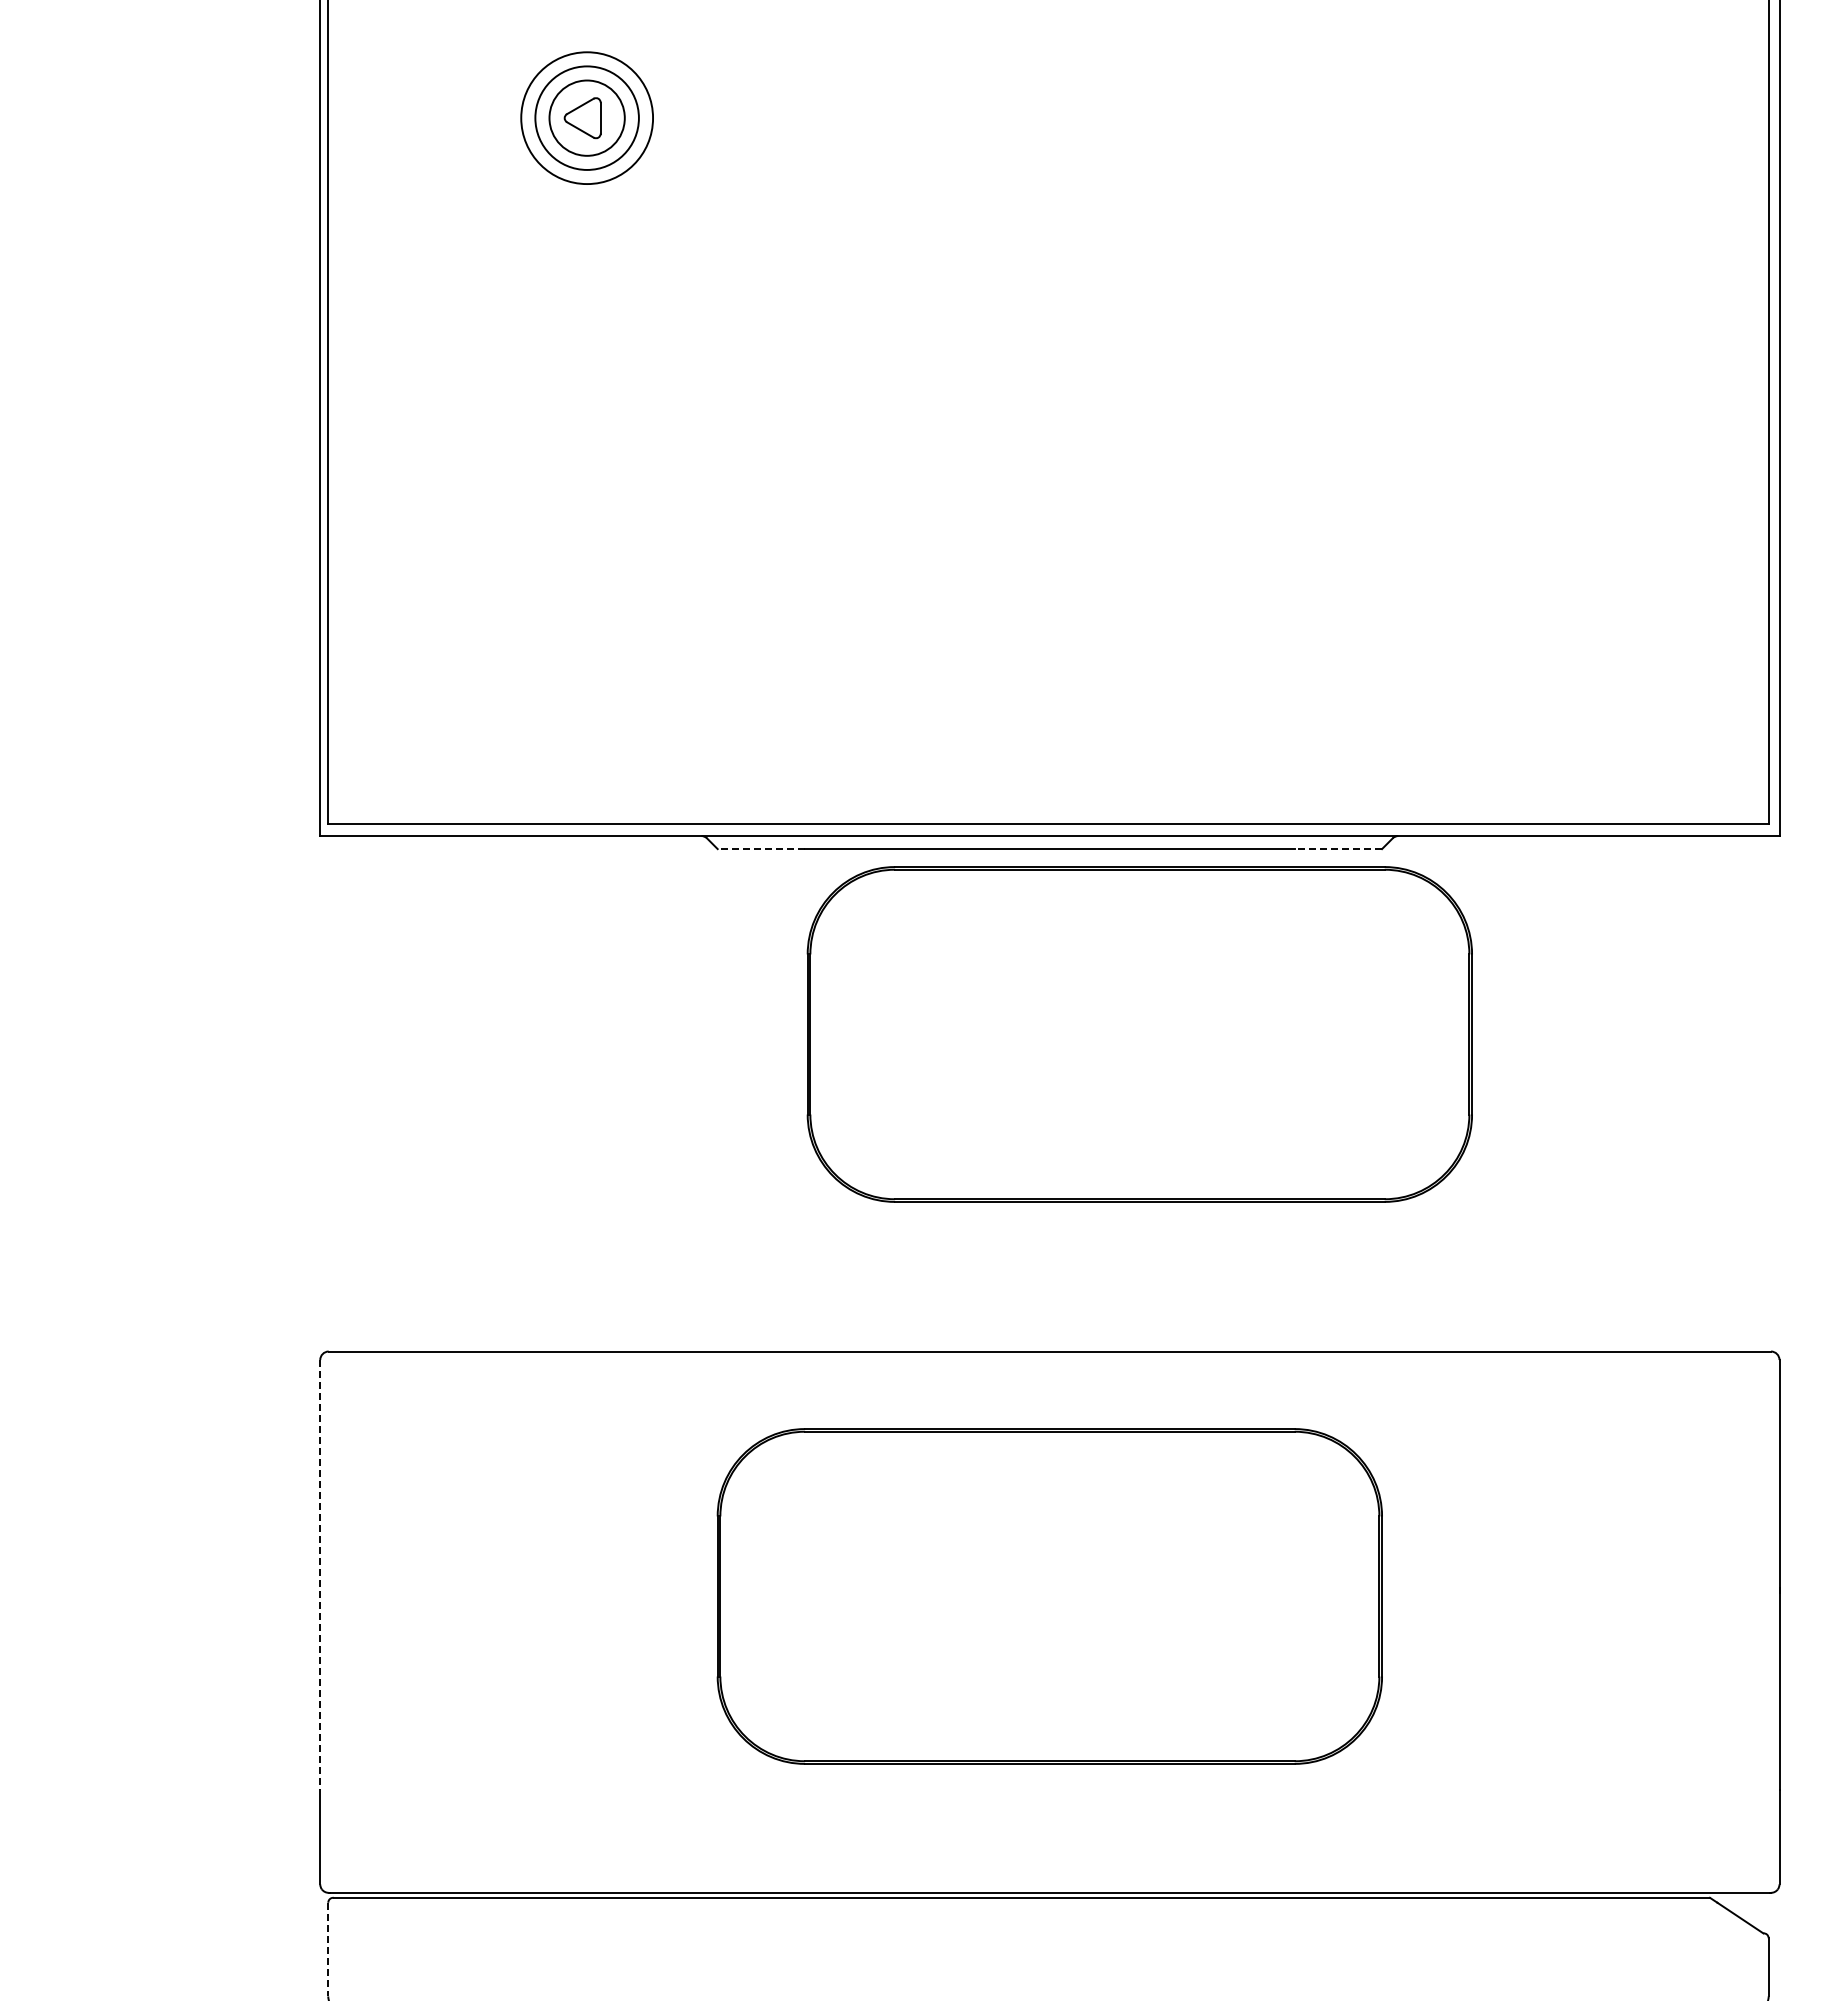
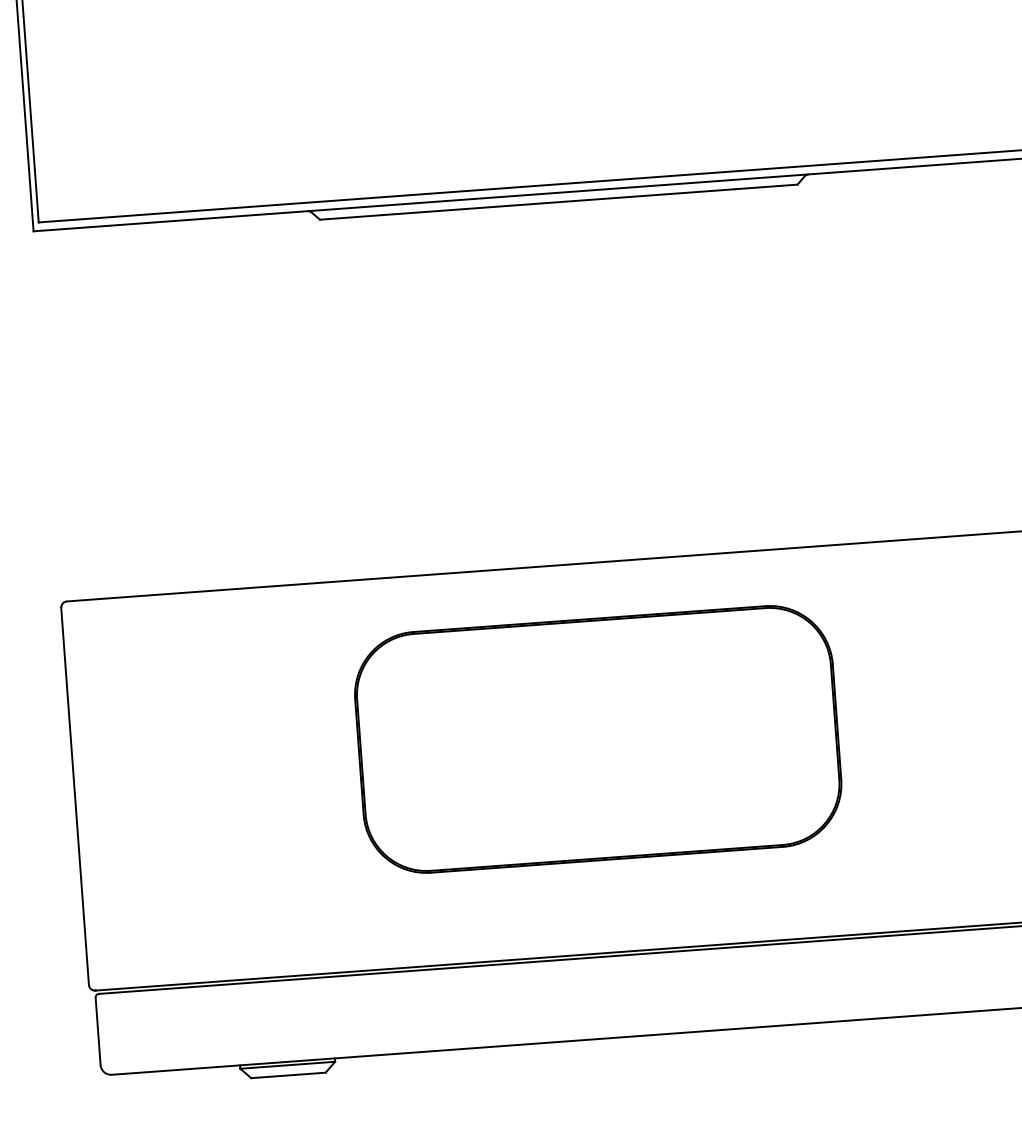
line: (761, 849) -> (351, 217), dashed -> solid
line: (1338, 849) -> (766, 187), dashed -> solid
part: (1139, 1034) -> (632, 330), removed
line: (320, 1575) -> (72, 762), dashed -> solid
line: (328, 1949) -> (98, 1031), dashed -> solid

